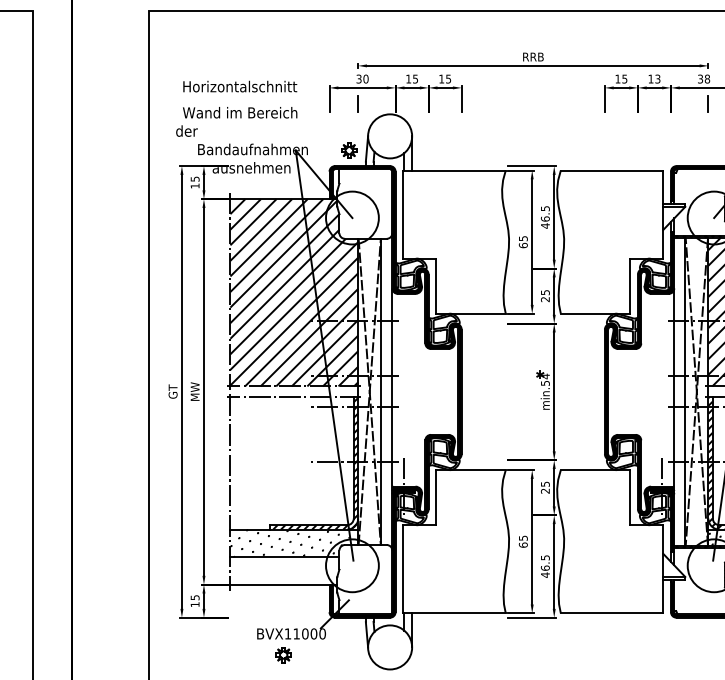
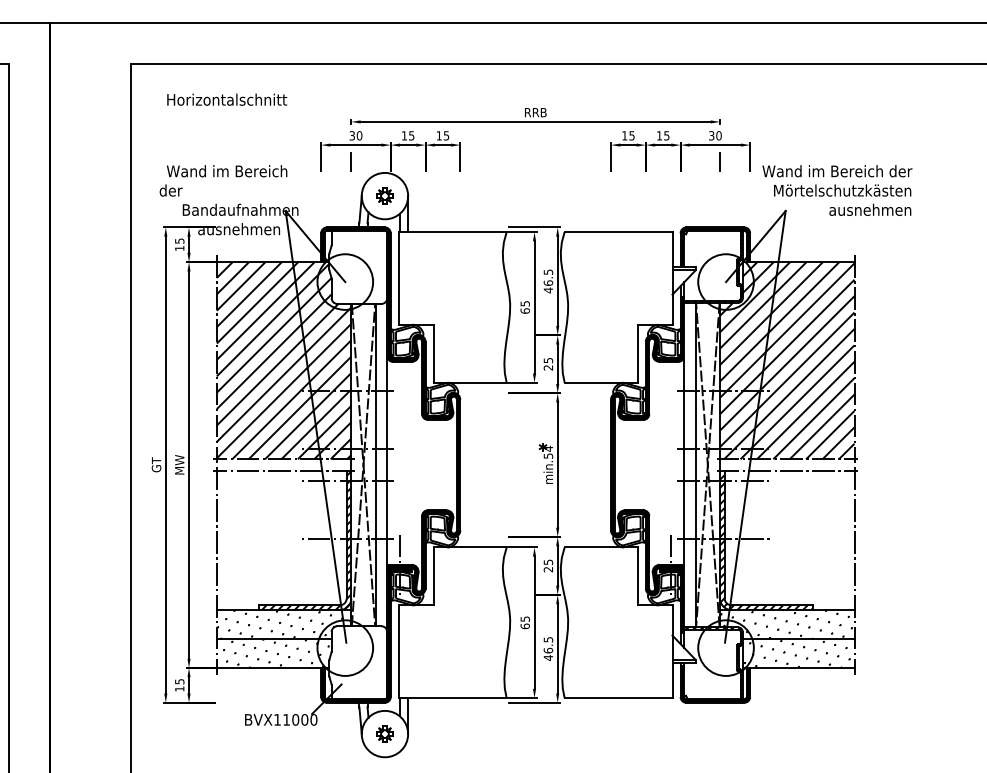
text: (657, 77) -> (666, 134), 13 -> 15
text: (706, 78) -> (718, 135), 38 -> 30
text: (240, 86) -> (227, 99), moved
part: (348, 150) -> (384, 195), moved
hatch: (285, 570) -> (274, 653), added
part: (283, 654) -> (384, 733), moved

